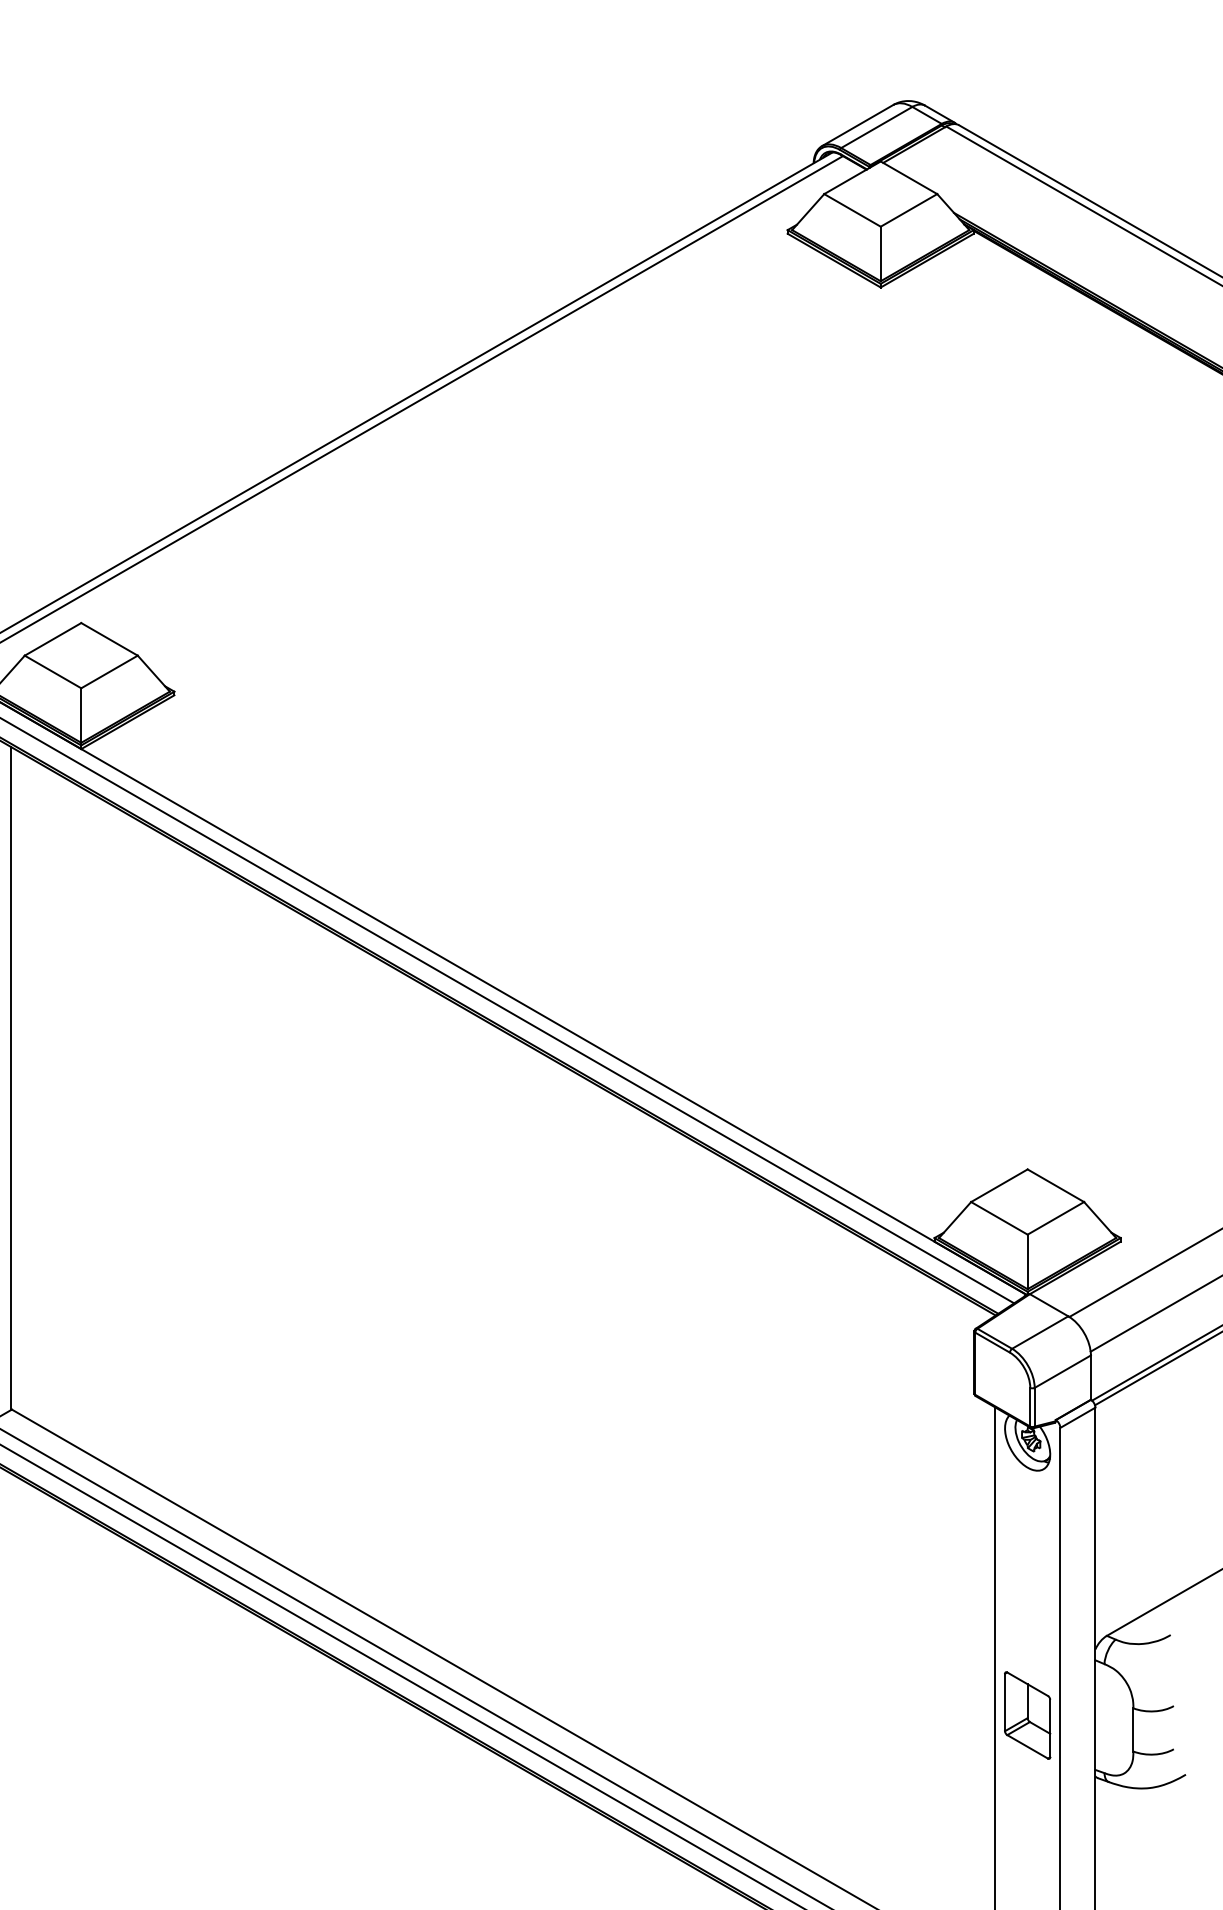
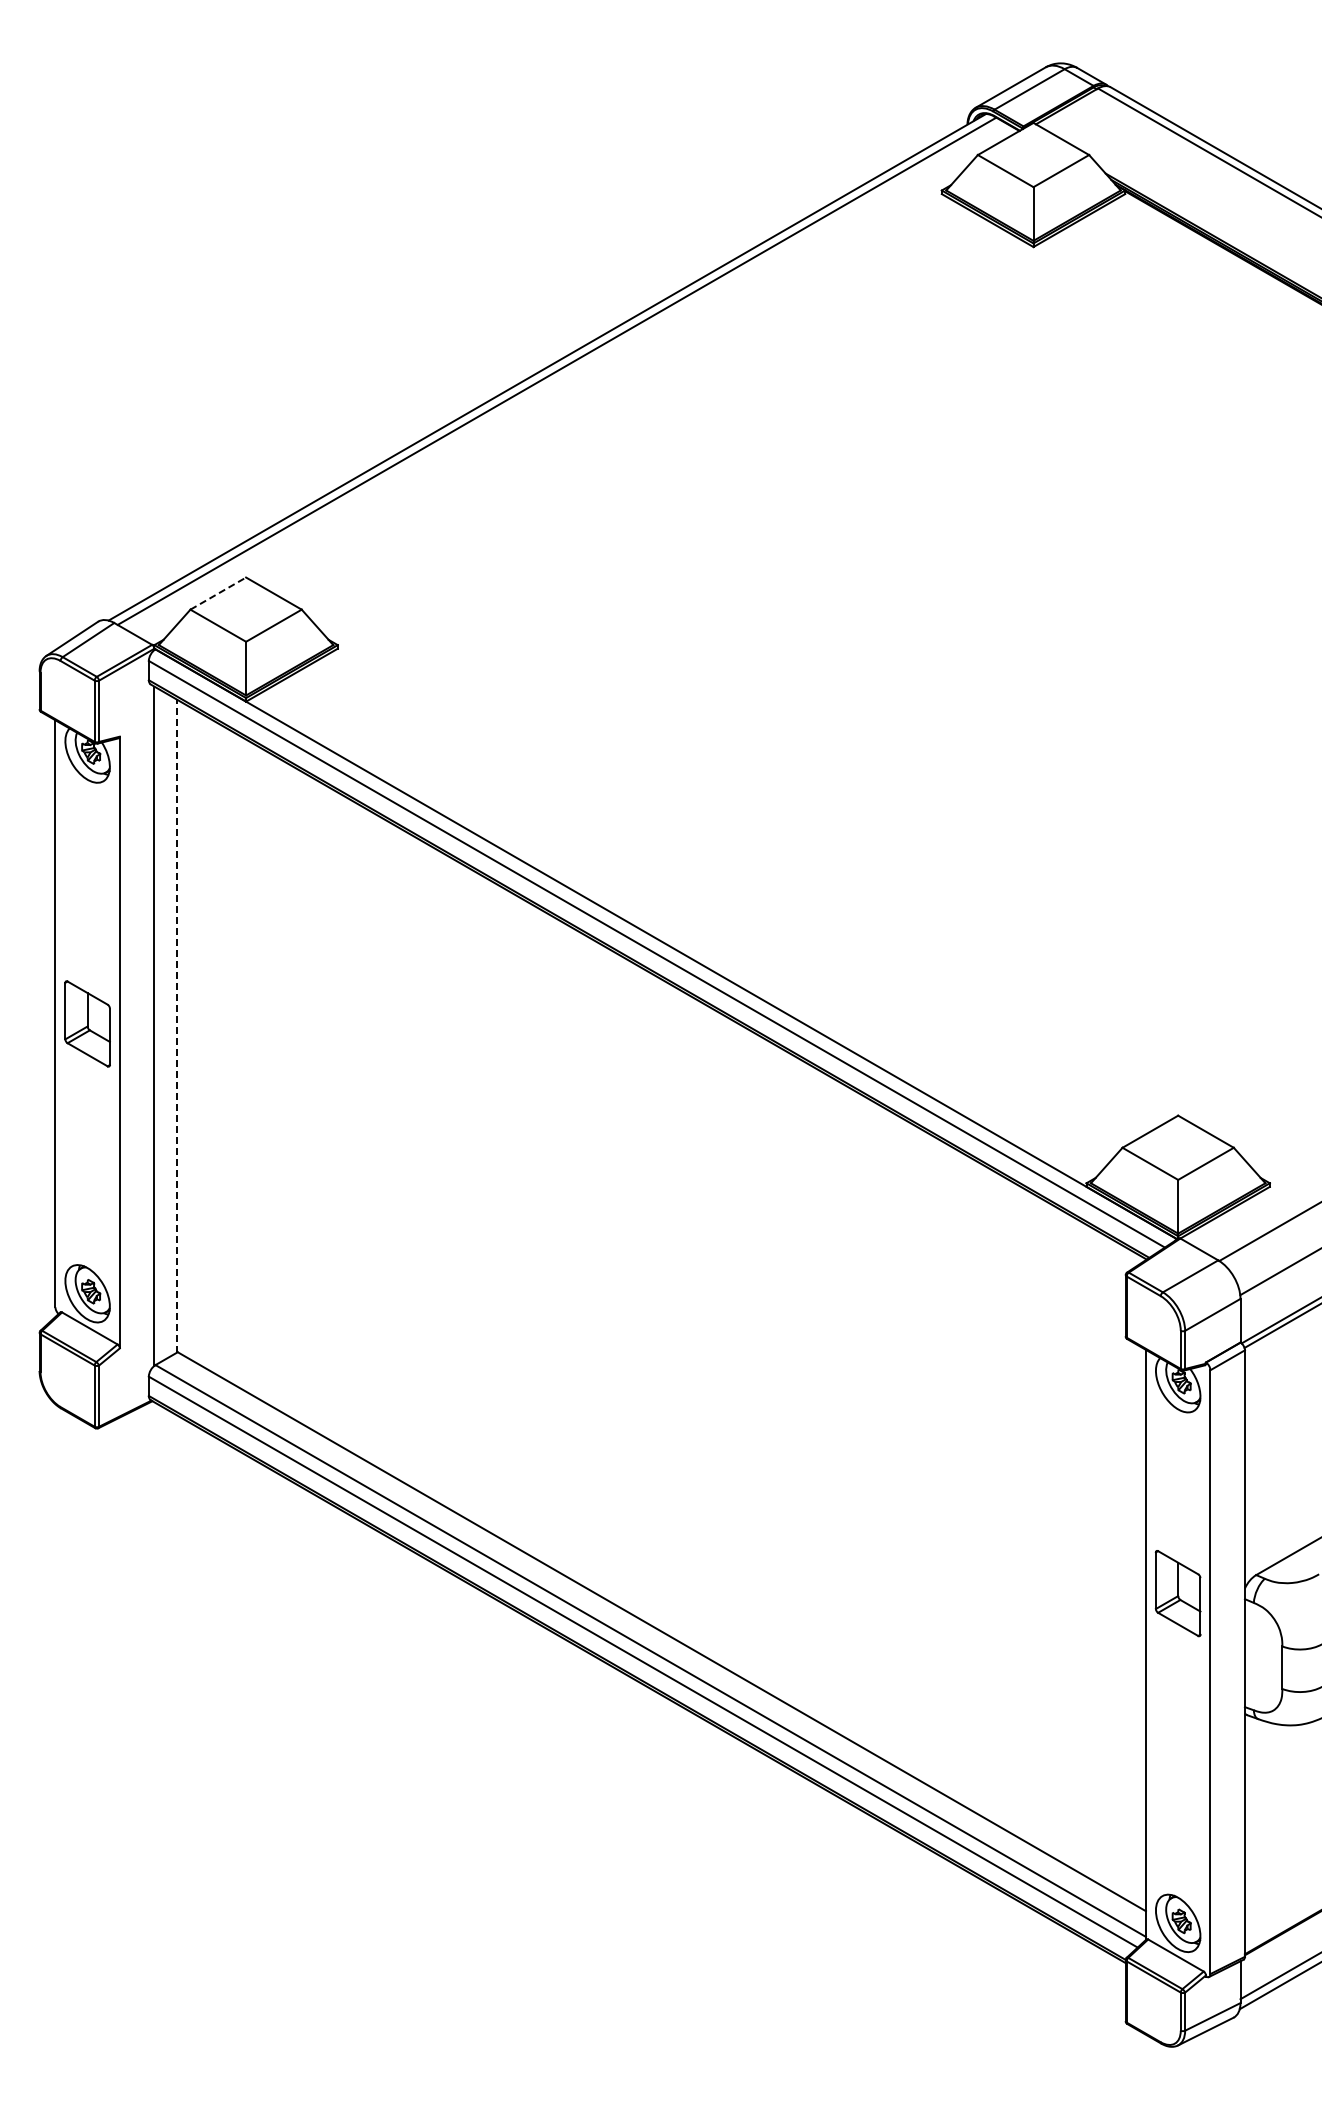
line: (53, 639) -> (218, 593), solid -> dashed
line: (10, 1078) -> (176, 1026), solid -> dashed
part: (1026, 1715) -> (1177, 1593), moved

